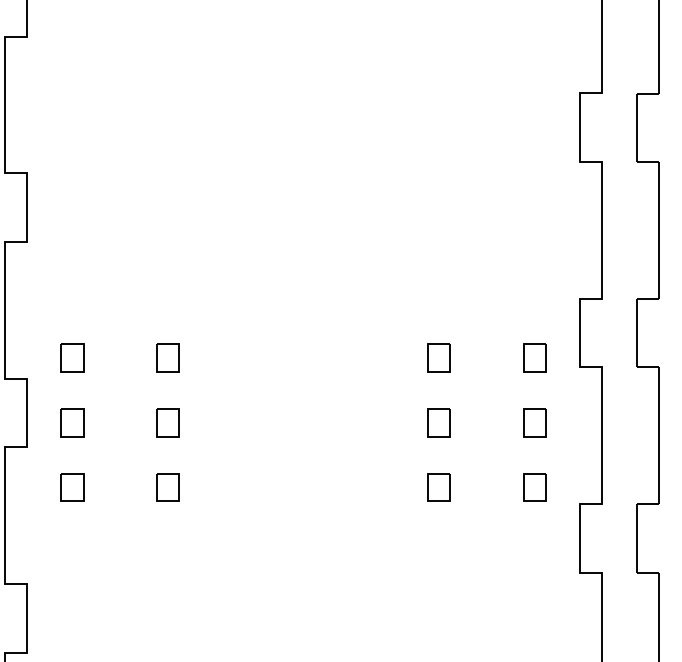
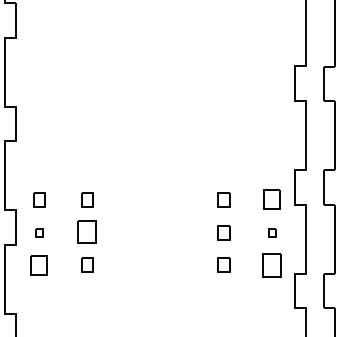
part: (534, 357) -> (272, 199), size x1.4
part: (72, 422) -> (39, 232), size x0.6
part: (168, 422) -> (87, 232), size x1.6
part: (534, 422) -> (272, 232), size x0.6
part: (72, 486) -> (39, 264), size x1.4
part: (534, 486) -> (272, 264), size x1.6

